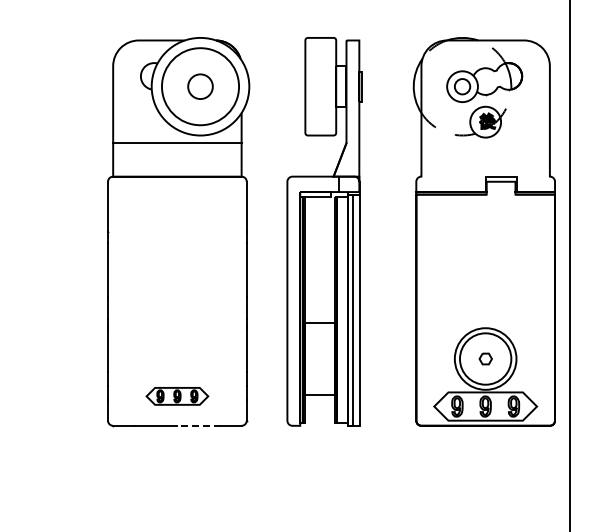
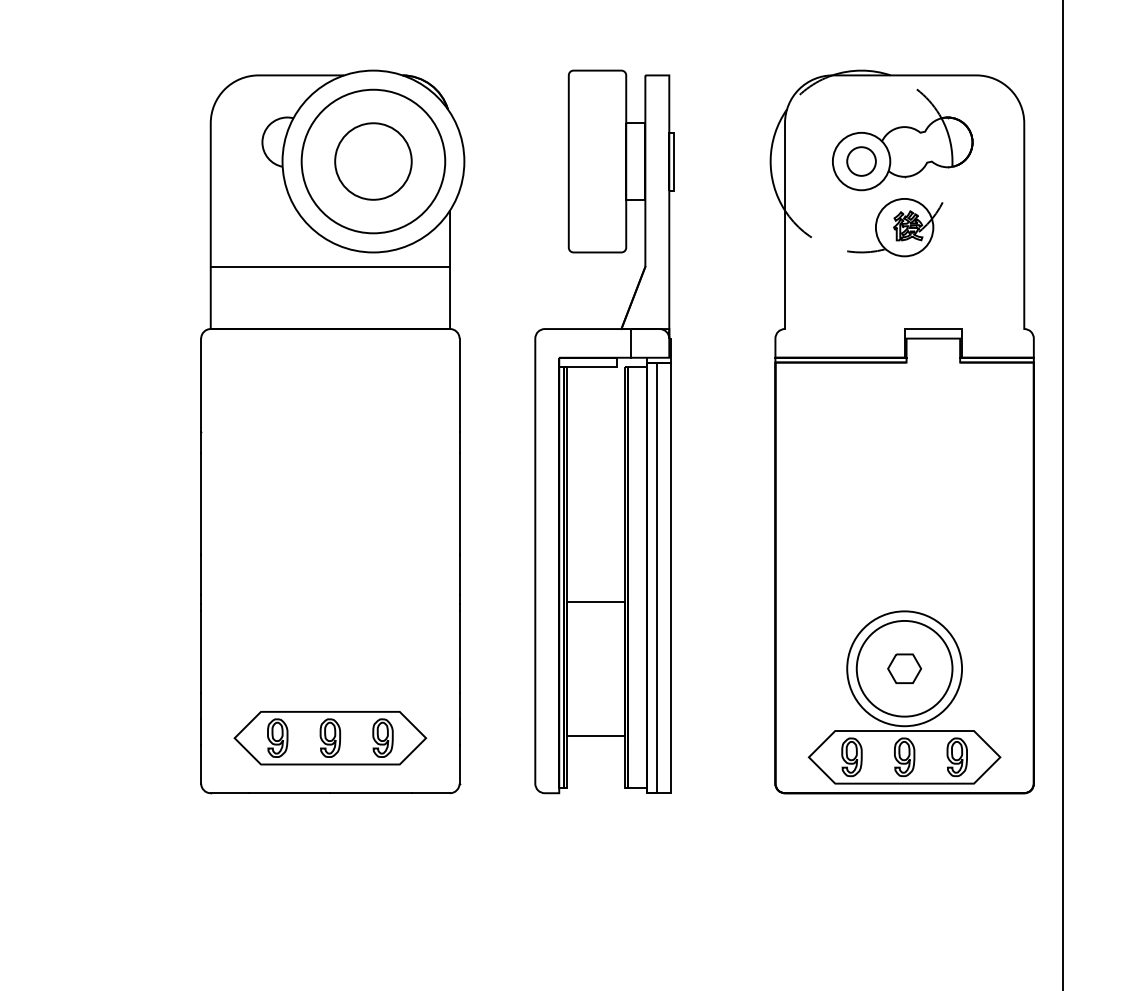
circle: (200, 86) -> (373, 161), size x1.67
part: (485, 358) -> (904, 667), size x1.43
part: (177, 396) -> (330, 738), size x1.67
line: (199, 425) -> (371, 792), dashed -> solid

